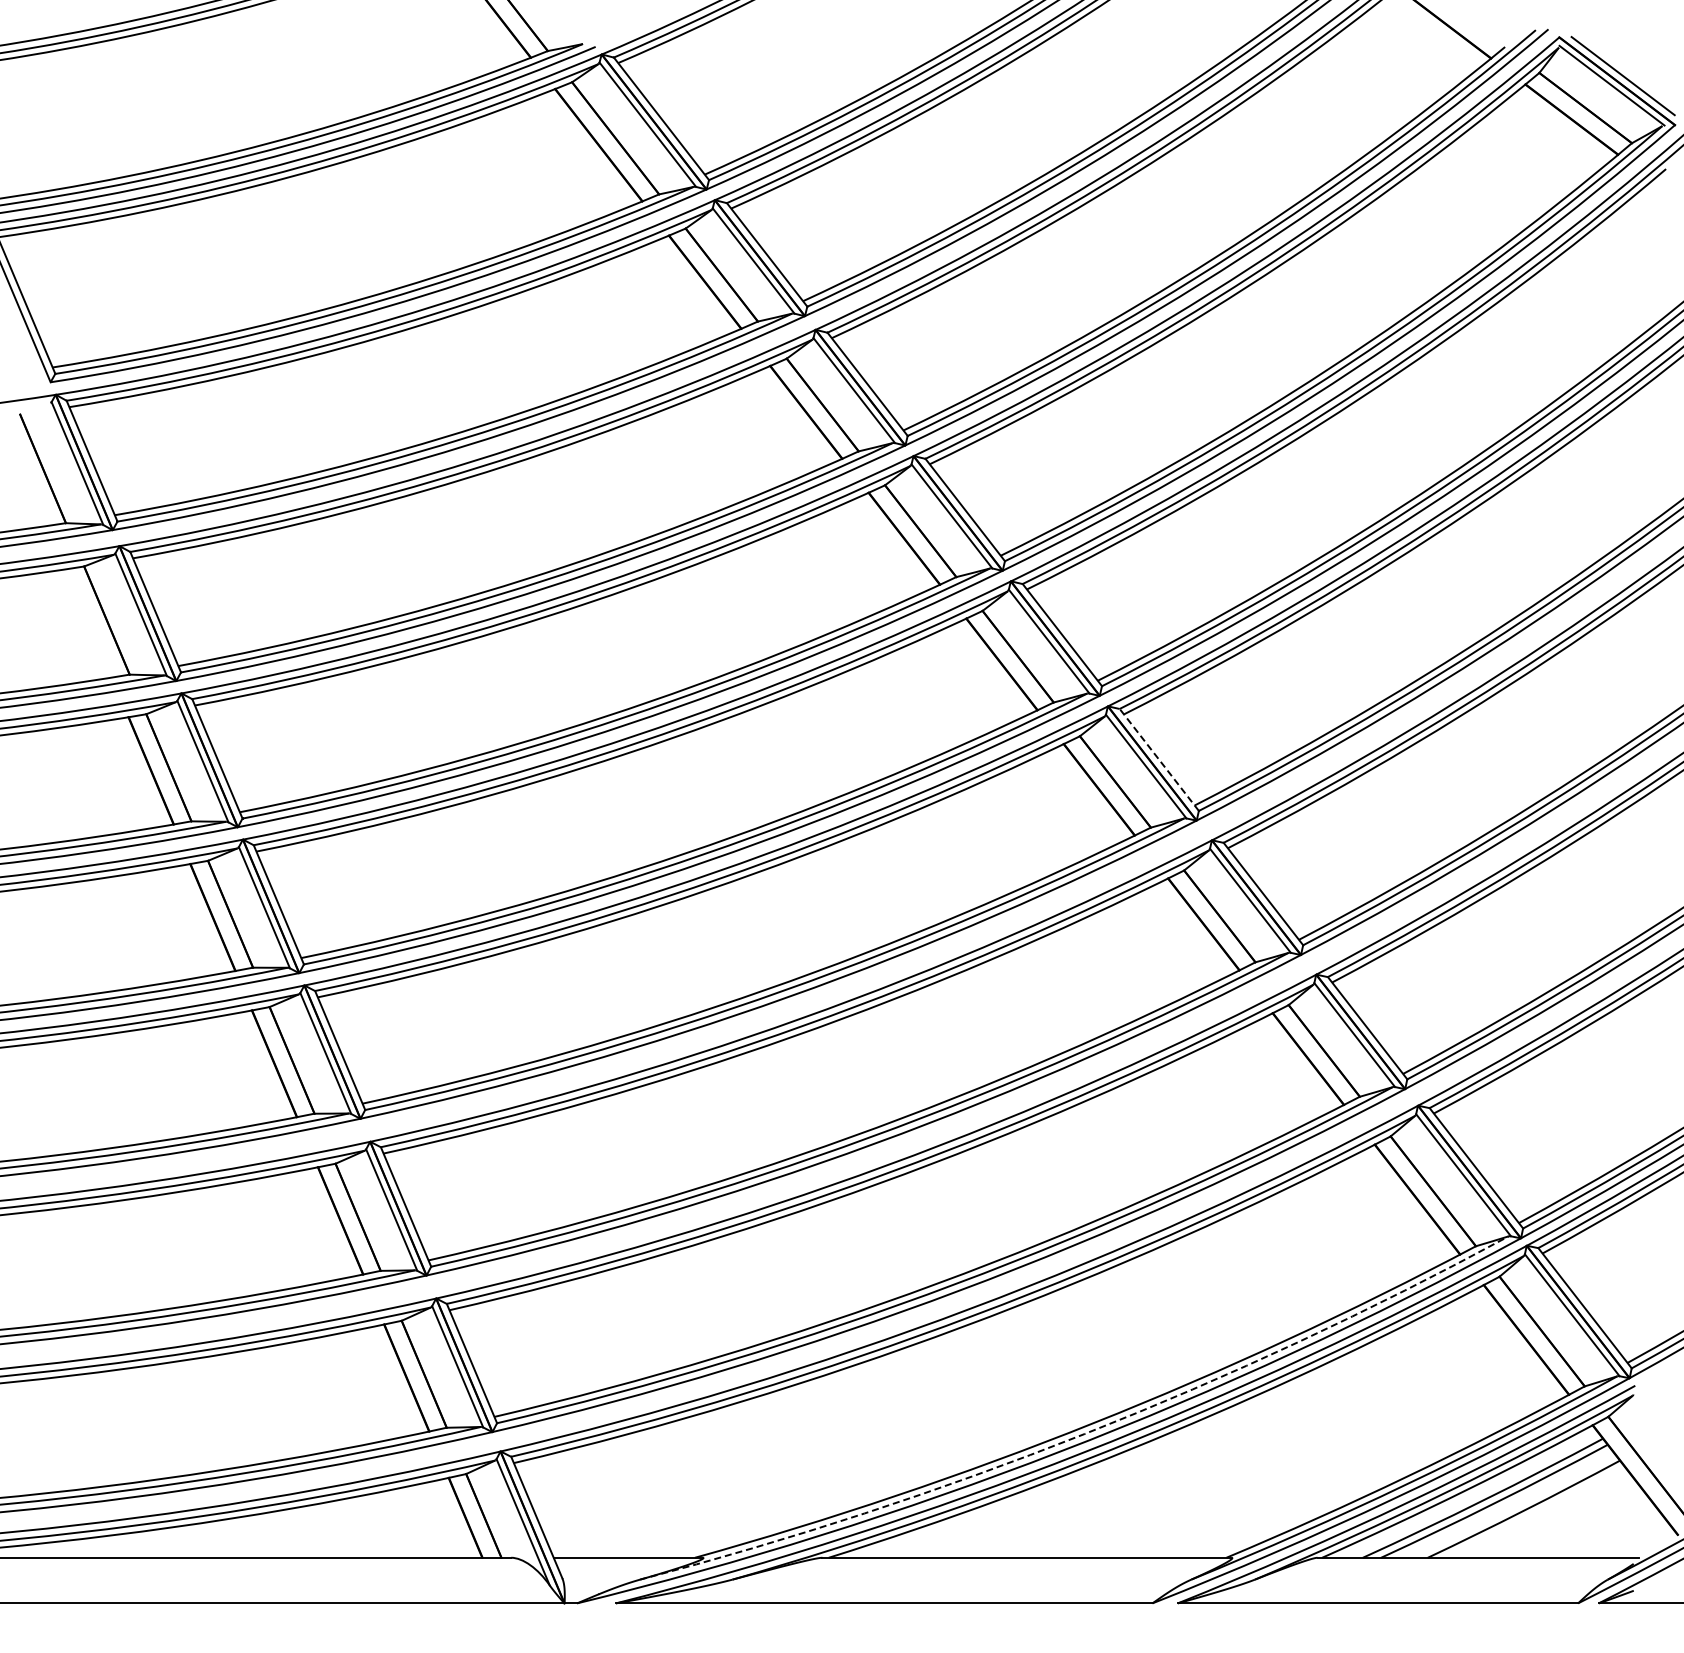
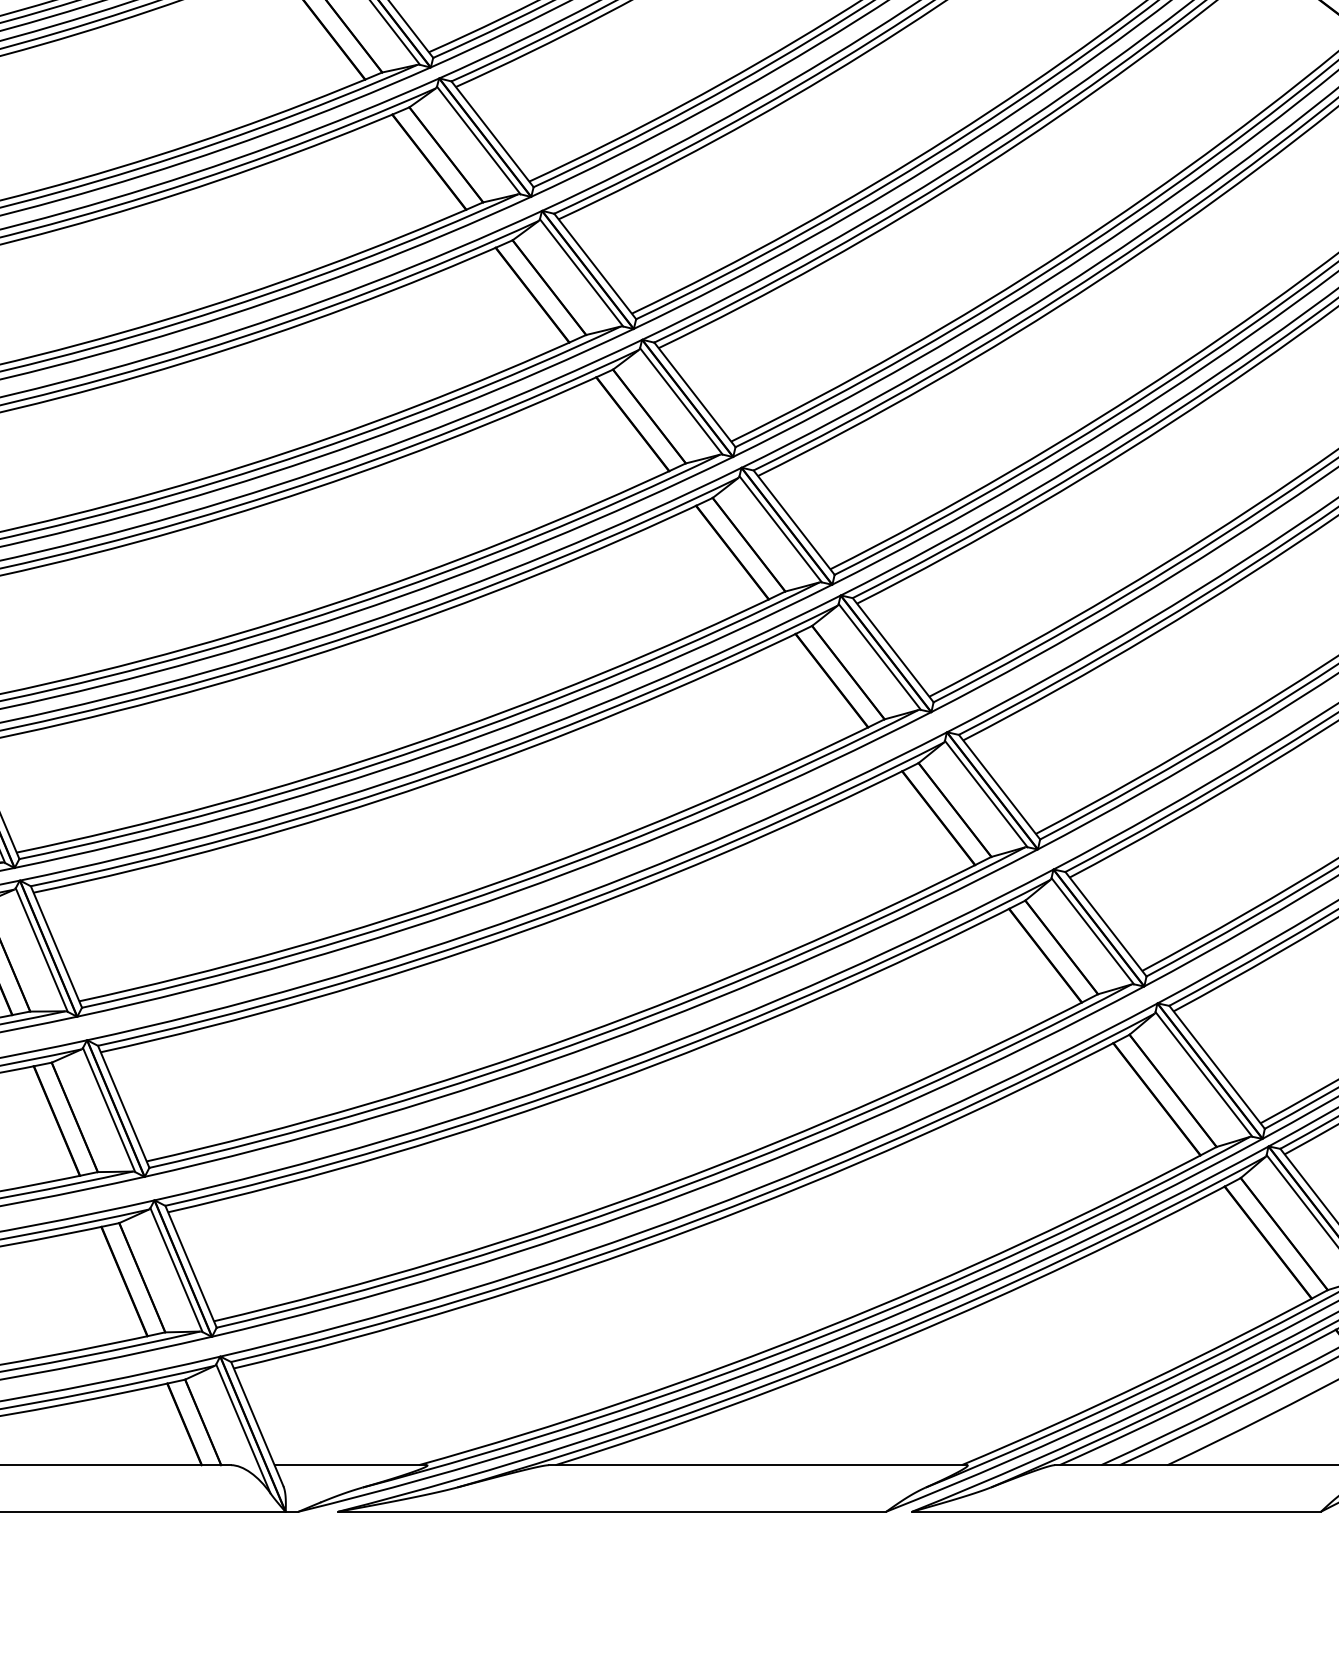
line: (1158, 759) -> (892, 649), dashed -> solid
arc: (1084, 1434) -> (816, 1339), dashed -> solid

